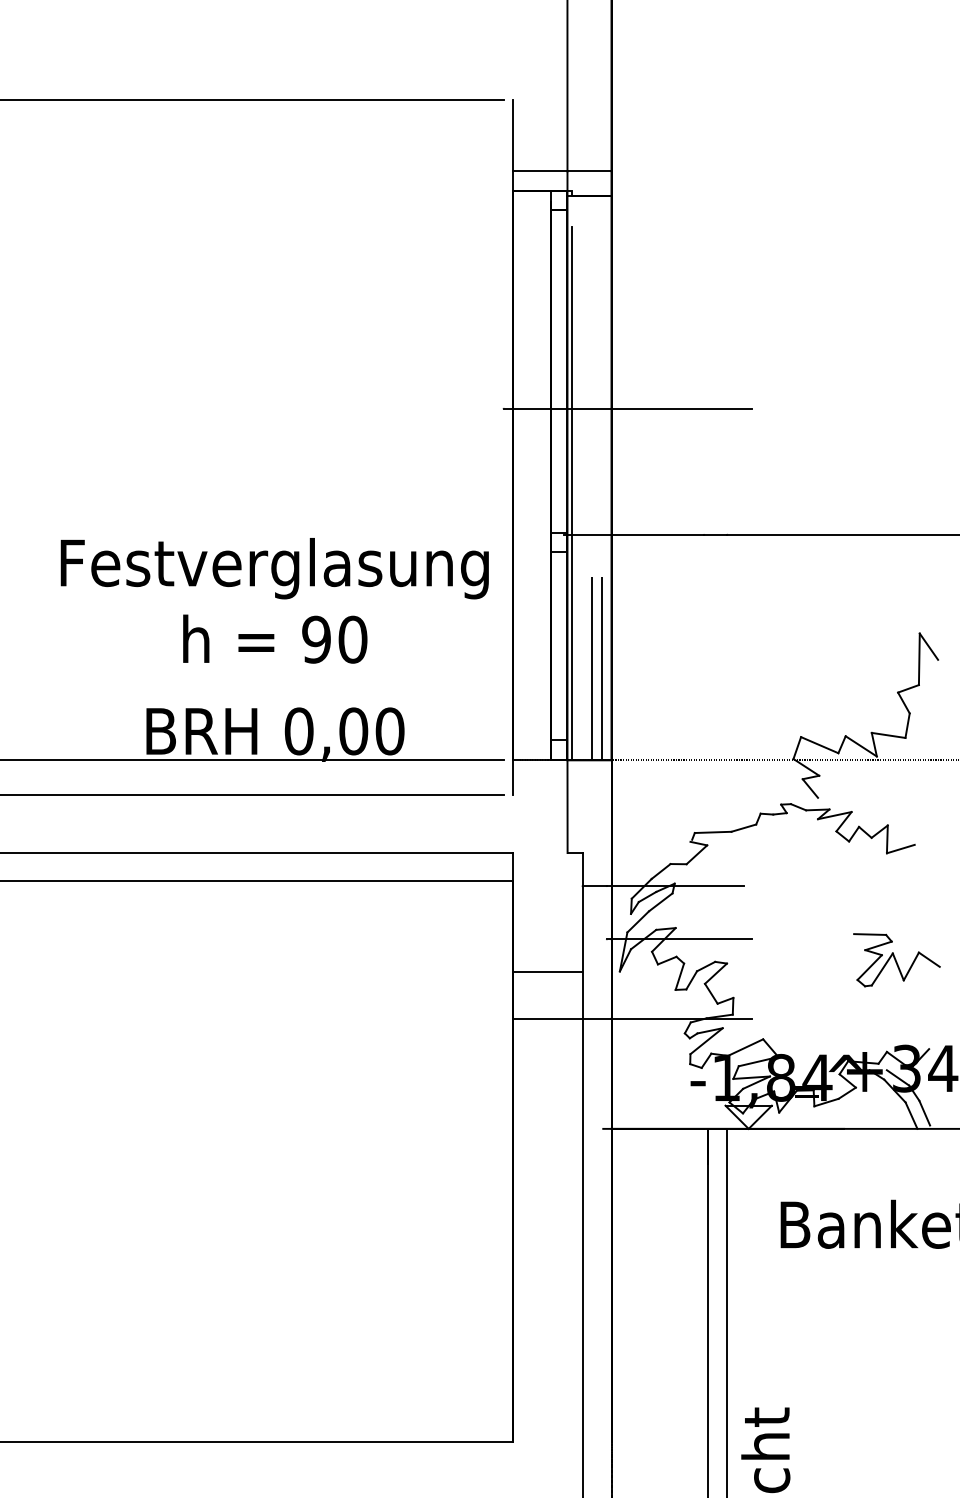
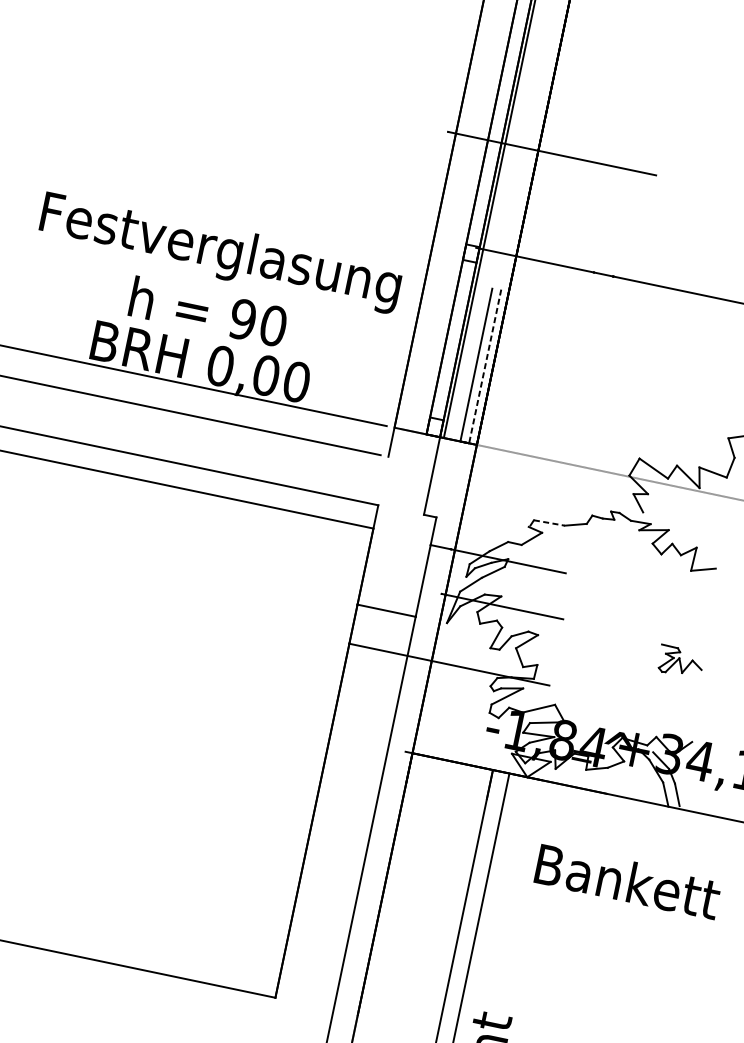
text: (274, 600) -> (214, 279), moved
line: (602, 668) -> (485, 366), solid -> dashed
line: (713, 832) -> (549, 523), solid -> dashed
part: (896, 960) -> (680, 662), size x0.6

